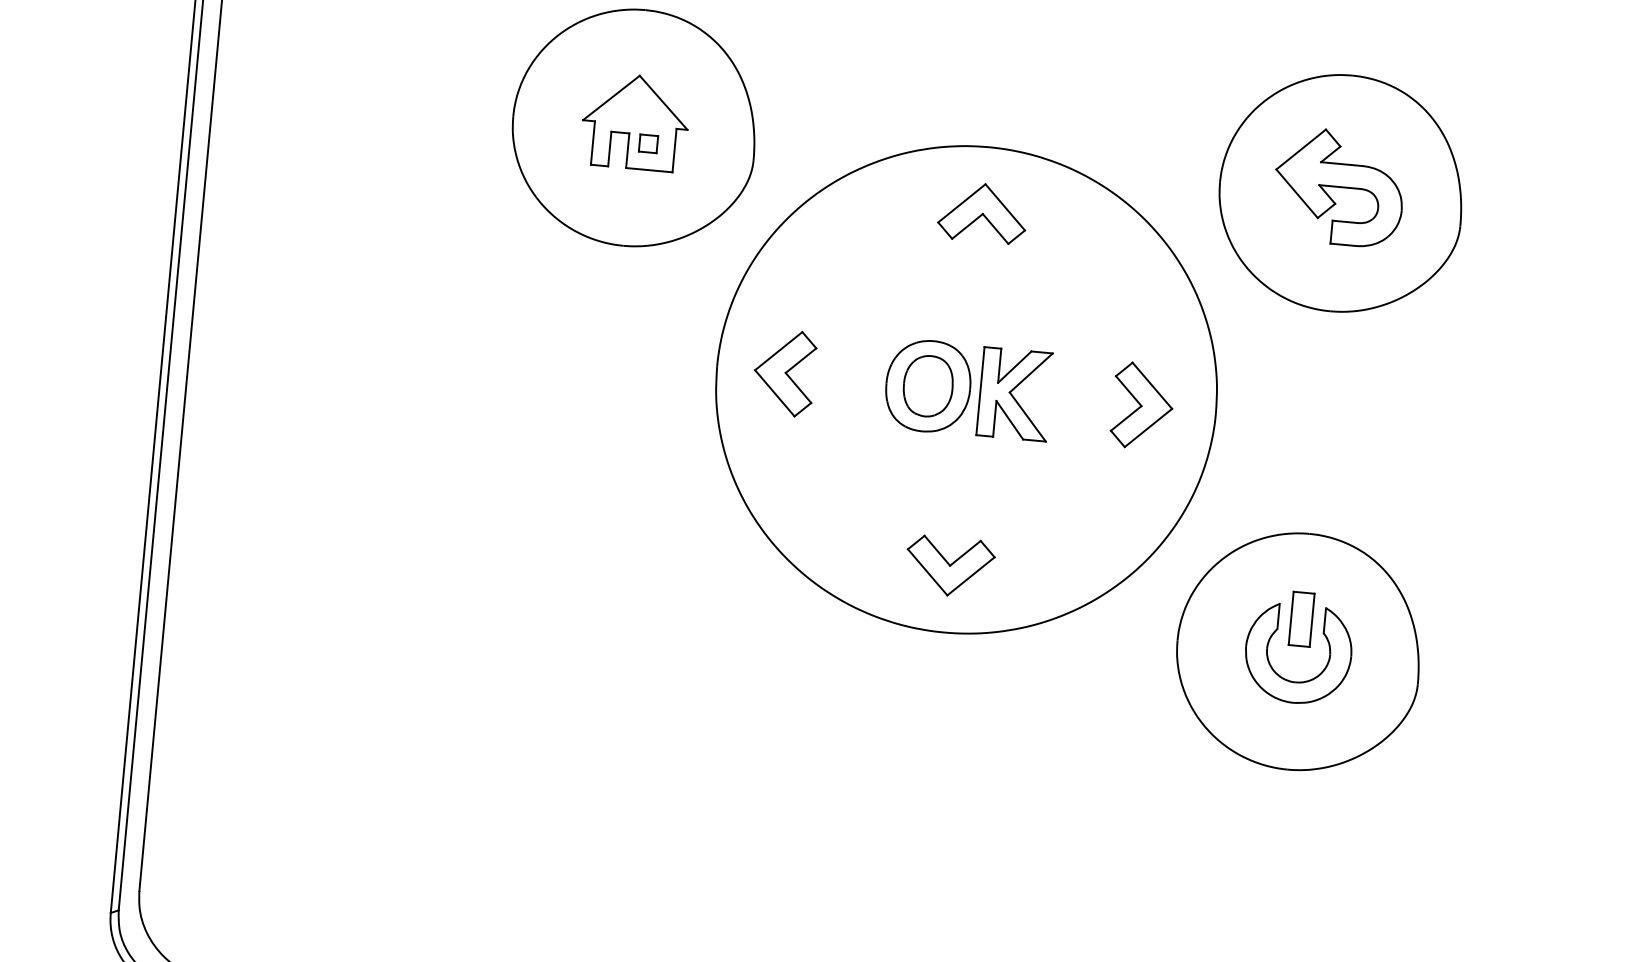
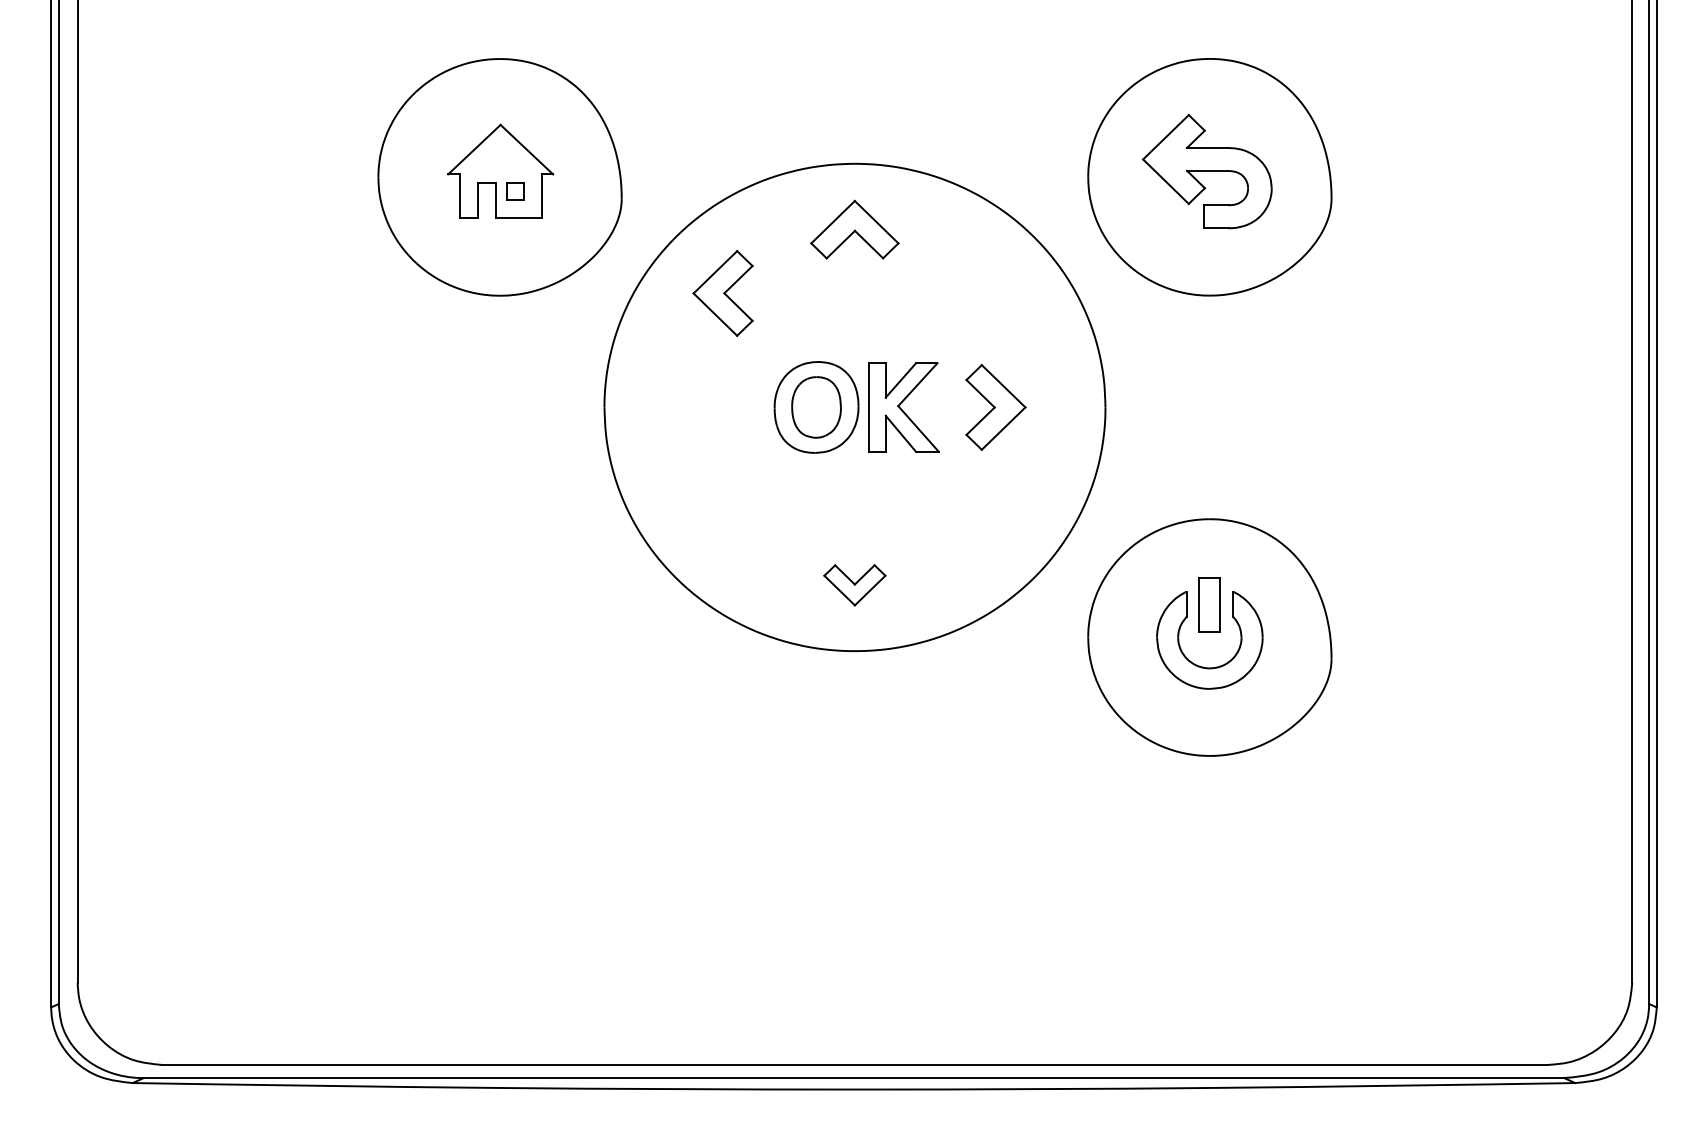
part: (783, 372) -> (722, 293), moved
part: (1142, 406) -> (995, 407), moved
part: (949, 567) -> (854, 585), size x0.7

